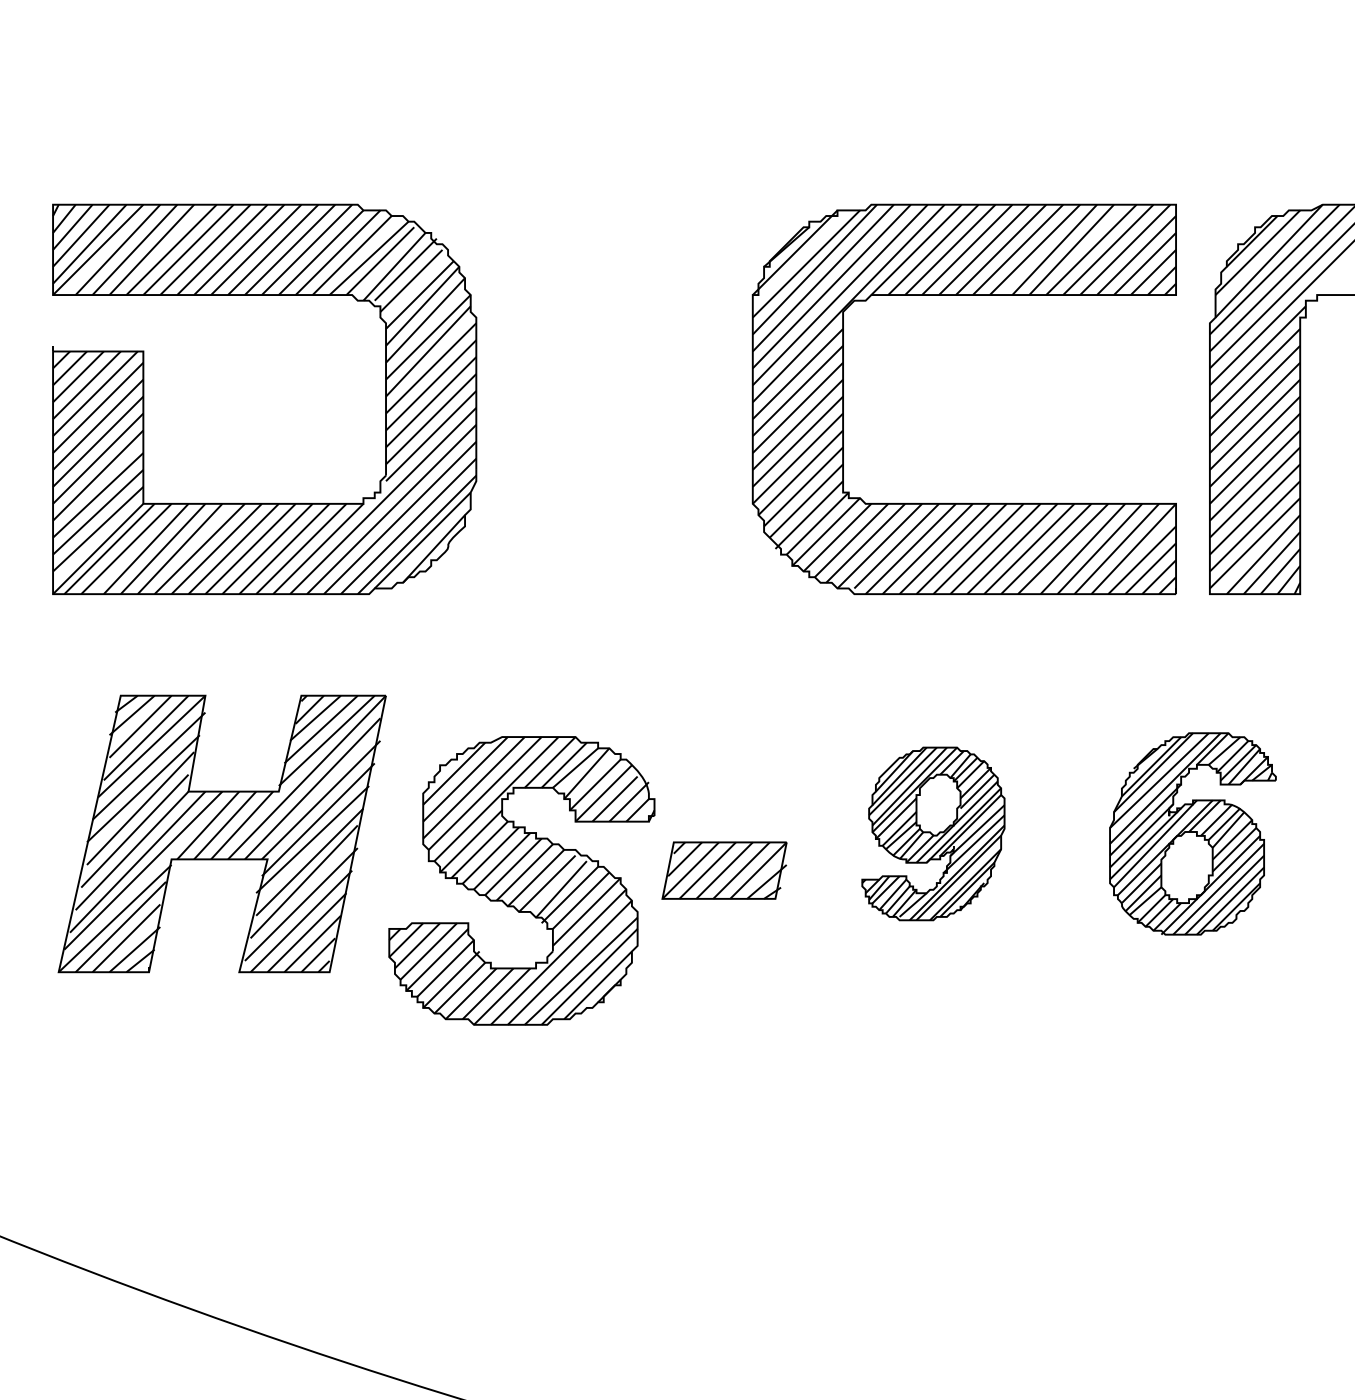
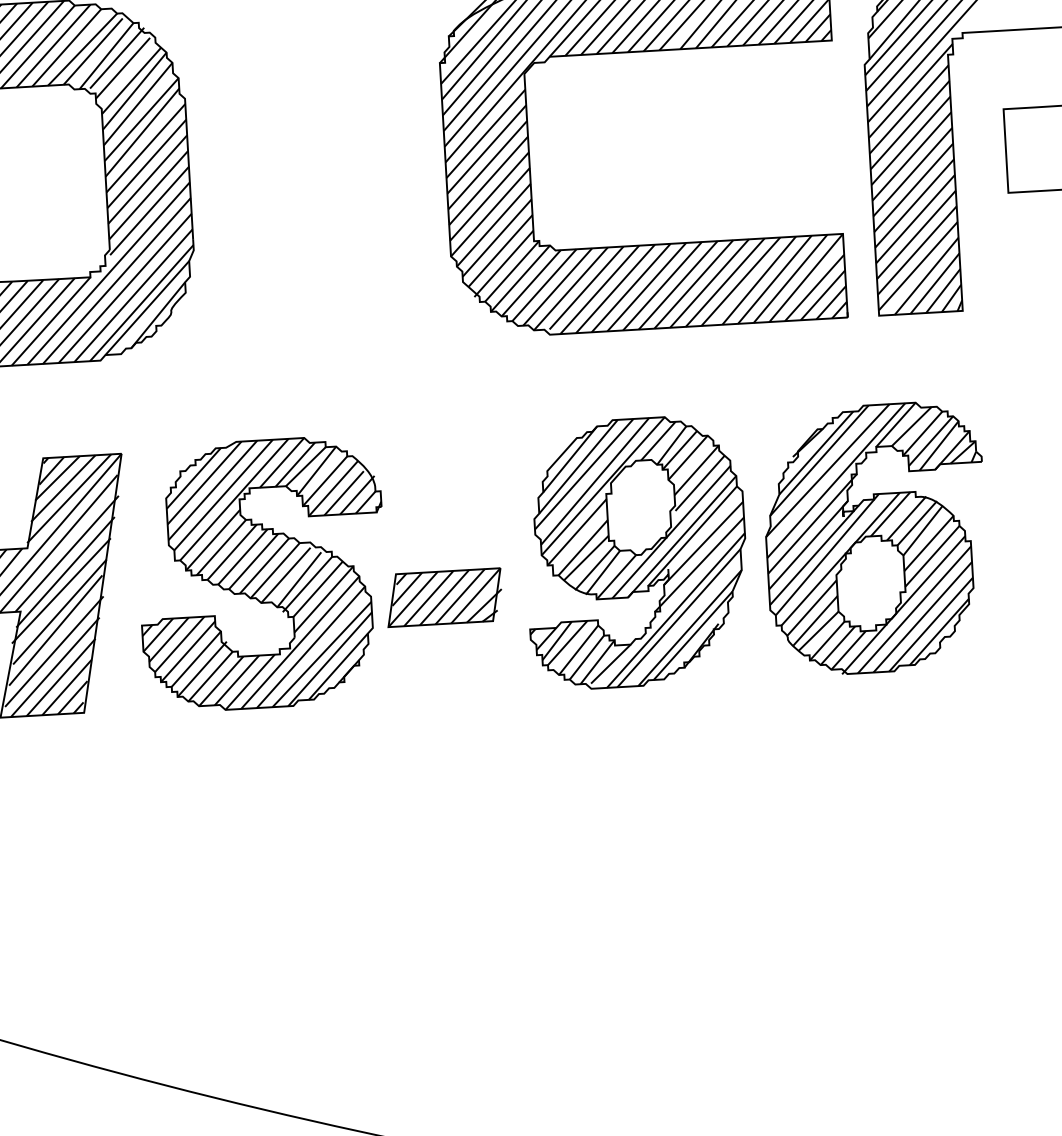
part: (933, 833) -> (635, 552), size x1.67
part: (1192, 833) -> (875, 538), size x1.43
part: (521, 880) -> (261, 573), moved

